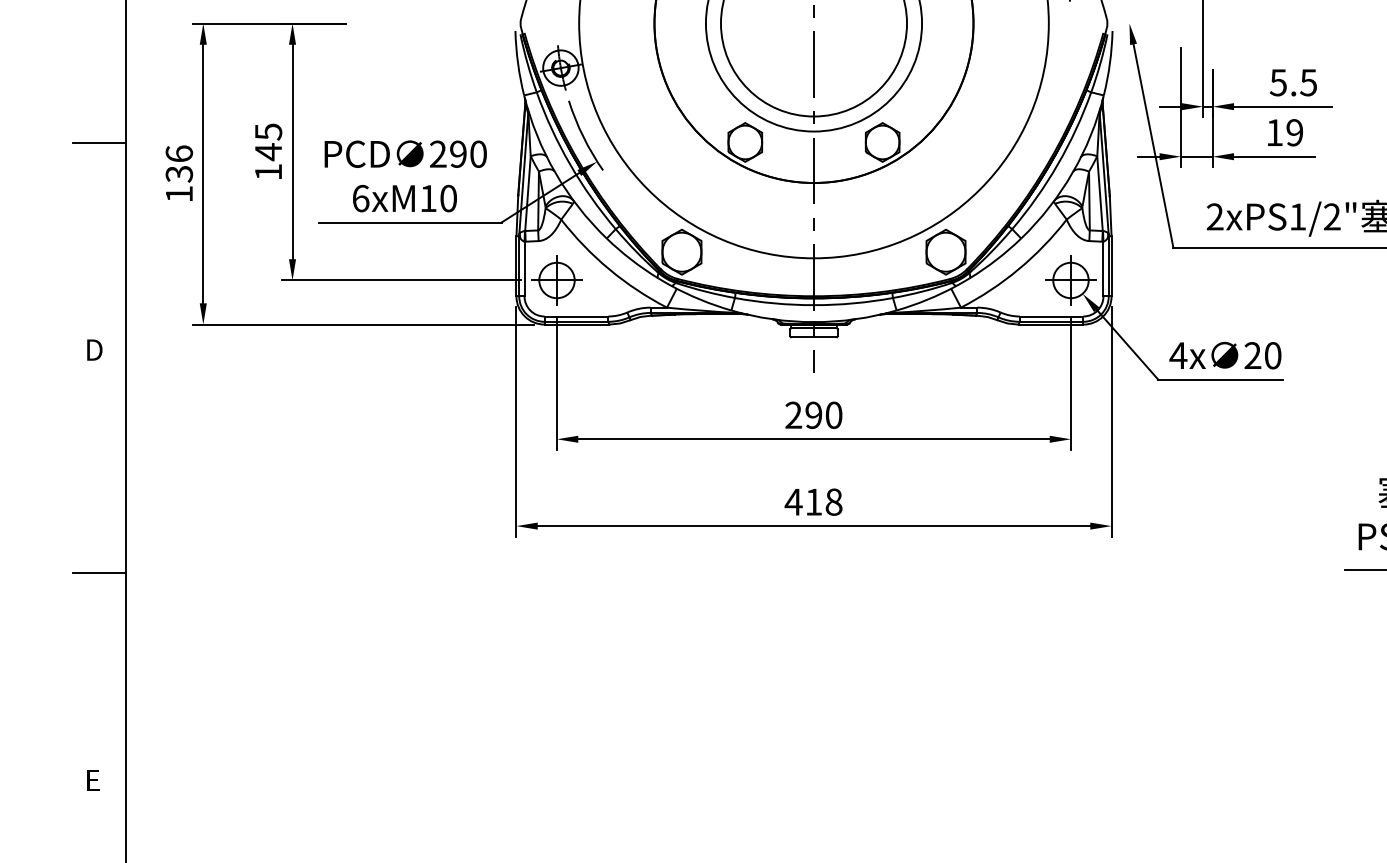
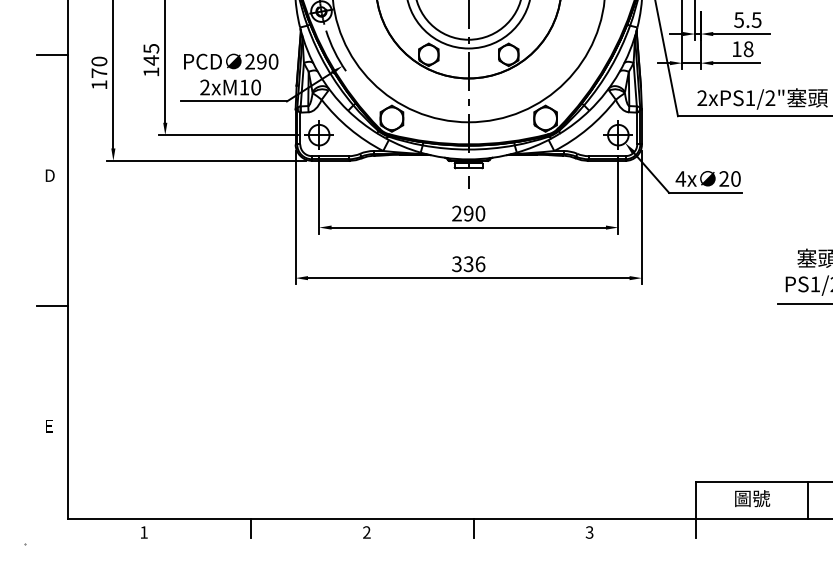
text: (1294, 133) -> (748, 49), 19 -> 18
text: (179, 164) -> (99, 67), 136 -> 170
text: (359, 198) -> (204, 87), 6xM10 -> 2xM10
text: (813, 502) -> (468, 264), 418 -> 336

